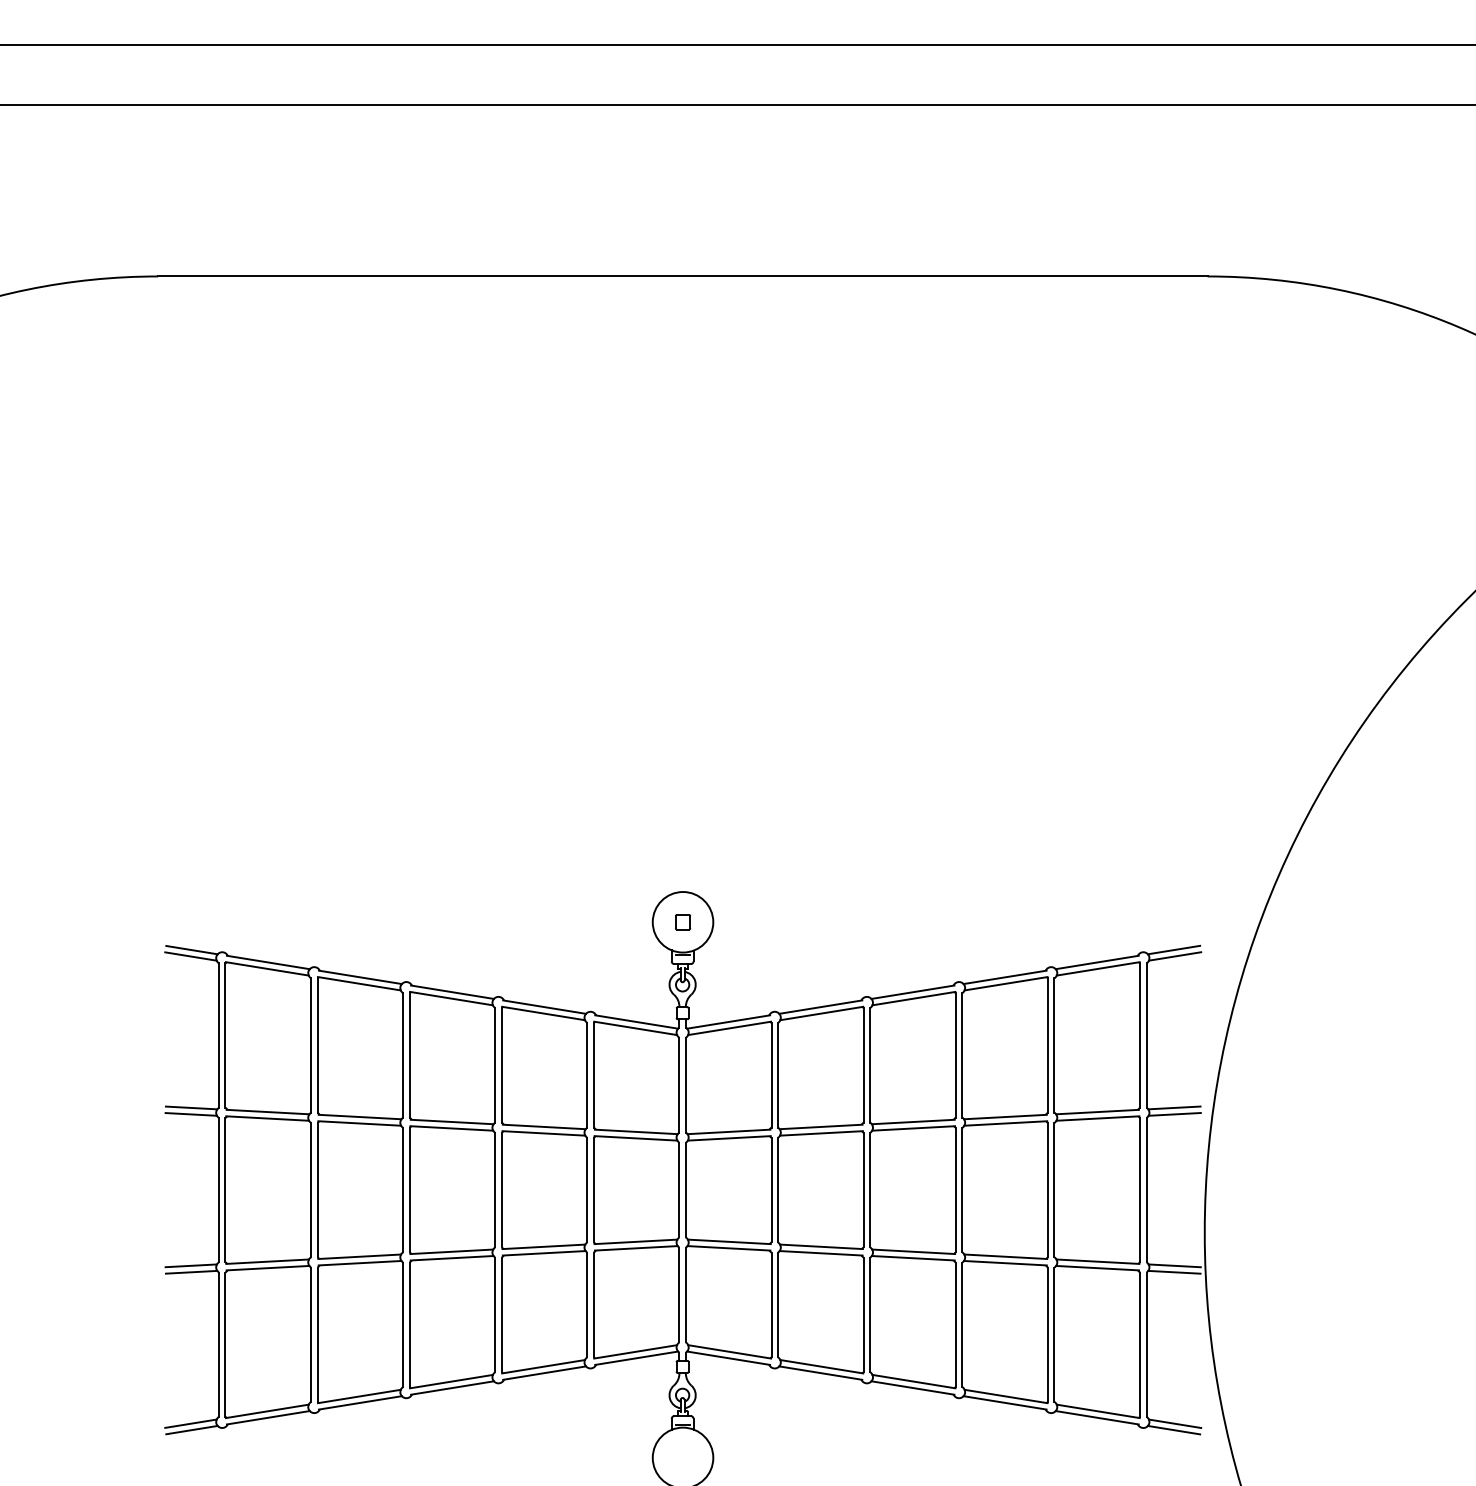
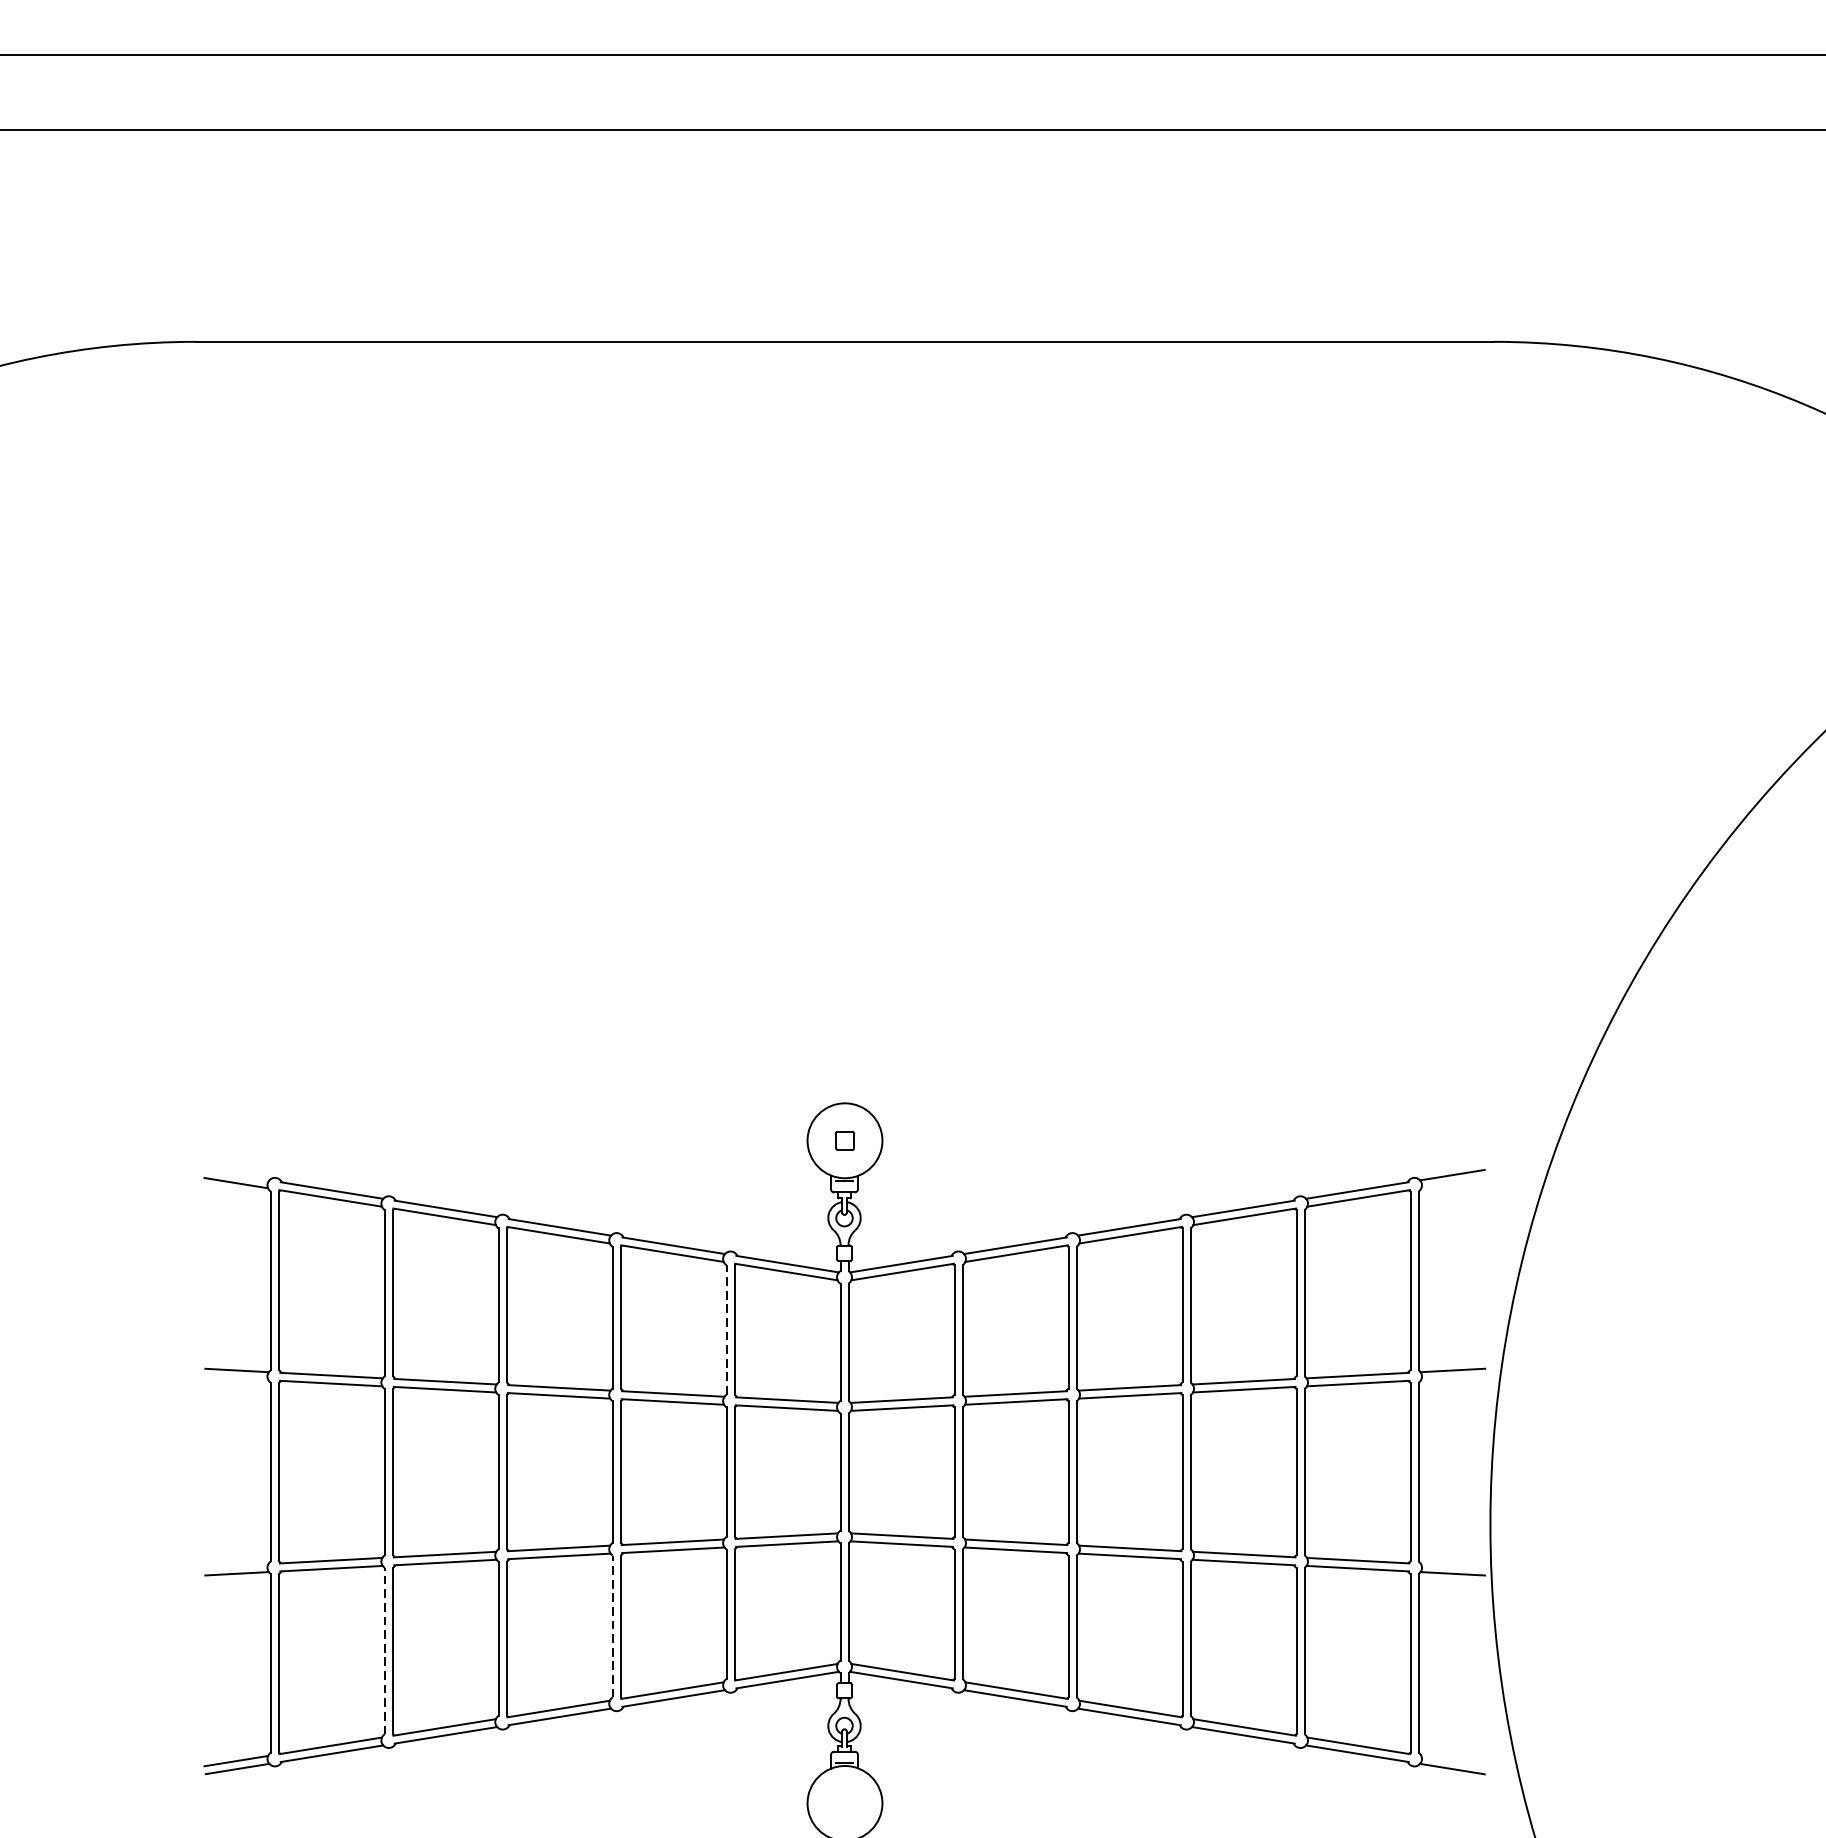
line: (191, 949) -> (236, 1174), removed
line: (1174, 956) -> (1452, 1183), removed
line: (587, 1074) -> (726, 1329), solid -> dashed
line: (190, 1114) -> (235, 1378), removed
line: (1174, 1114) -> (1452, 1378), removed
line: (190, 1265) -> (235, 1565), removed
line: (1174, 1265) -> (1452, 1565), removed
line: (495, 1314) -> (613, 1626), solid -> dashed
line: (311, 1334) -> (385, 1650), solid -> dashed
line: (1174, 1423) -> (1452, 1760), removed

